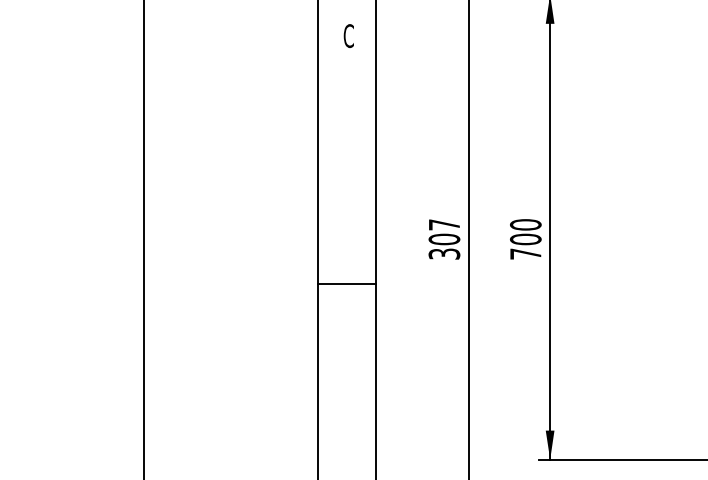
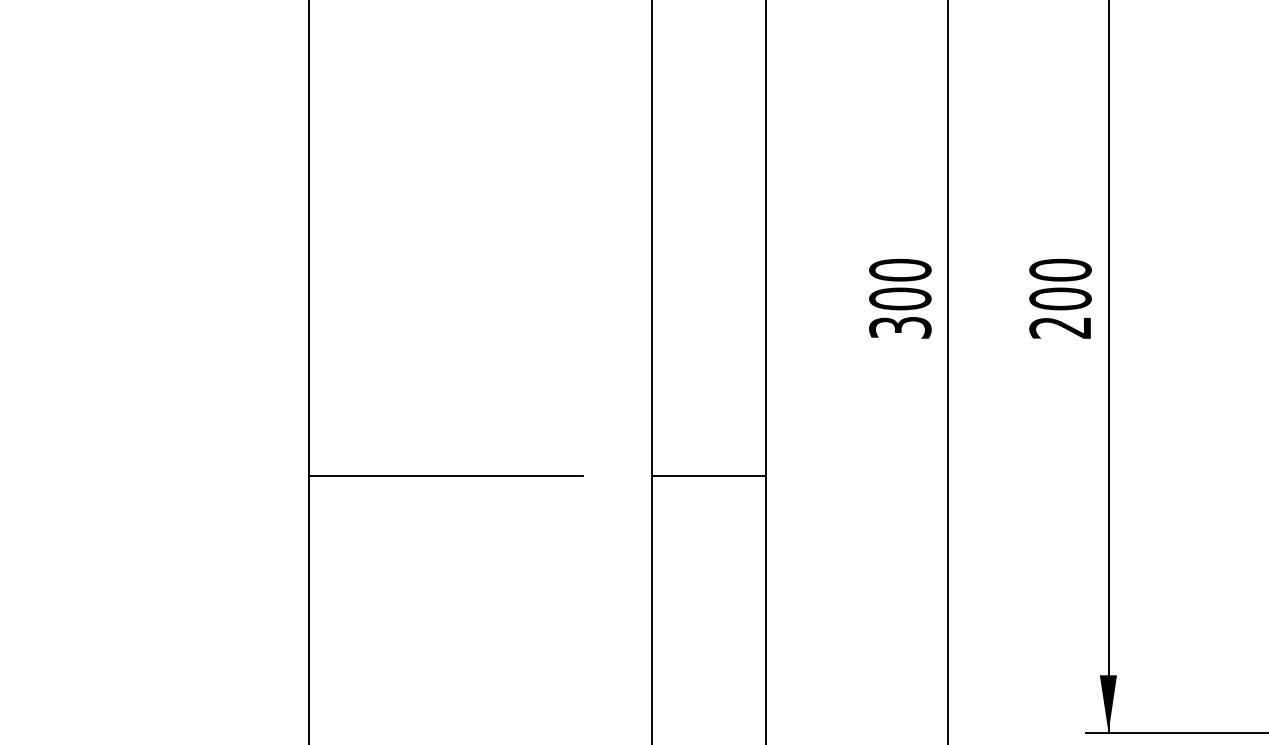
text: (444, 224) -> (900, 269), 307 -> 300
text: (525, 253) -> (1059, 326), 700 -> 200
line: (347, 284) -> (709, 476), moved
line: (213, 329) -> (445, 476), added

